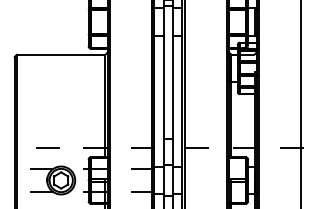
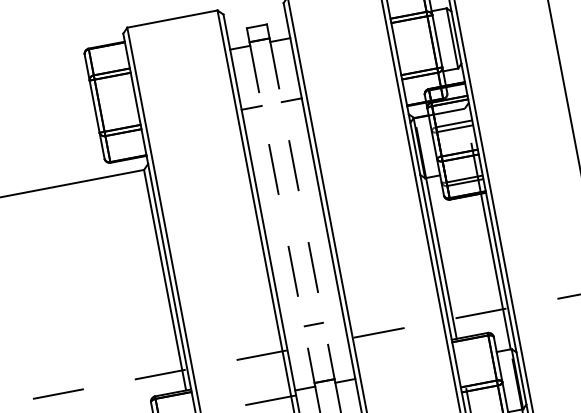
line: (163, 86) -> (281, 214), solid -> dashed
line: (173, 86) -> (303, 210), solid -> dashed

